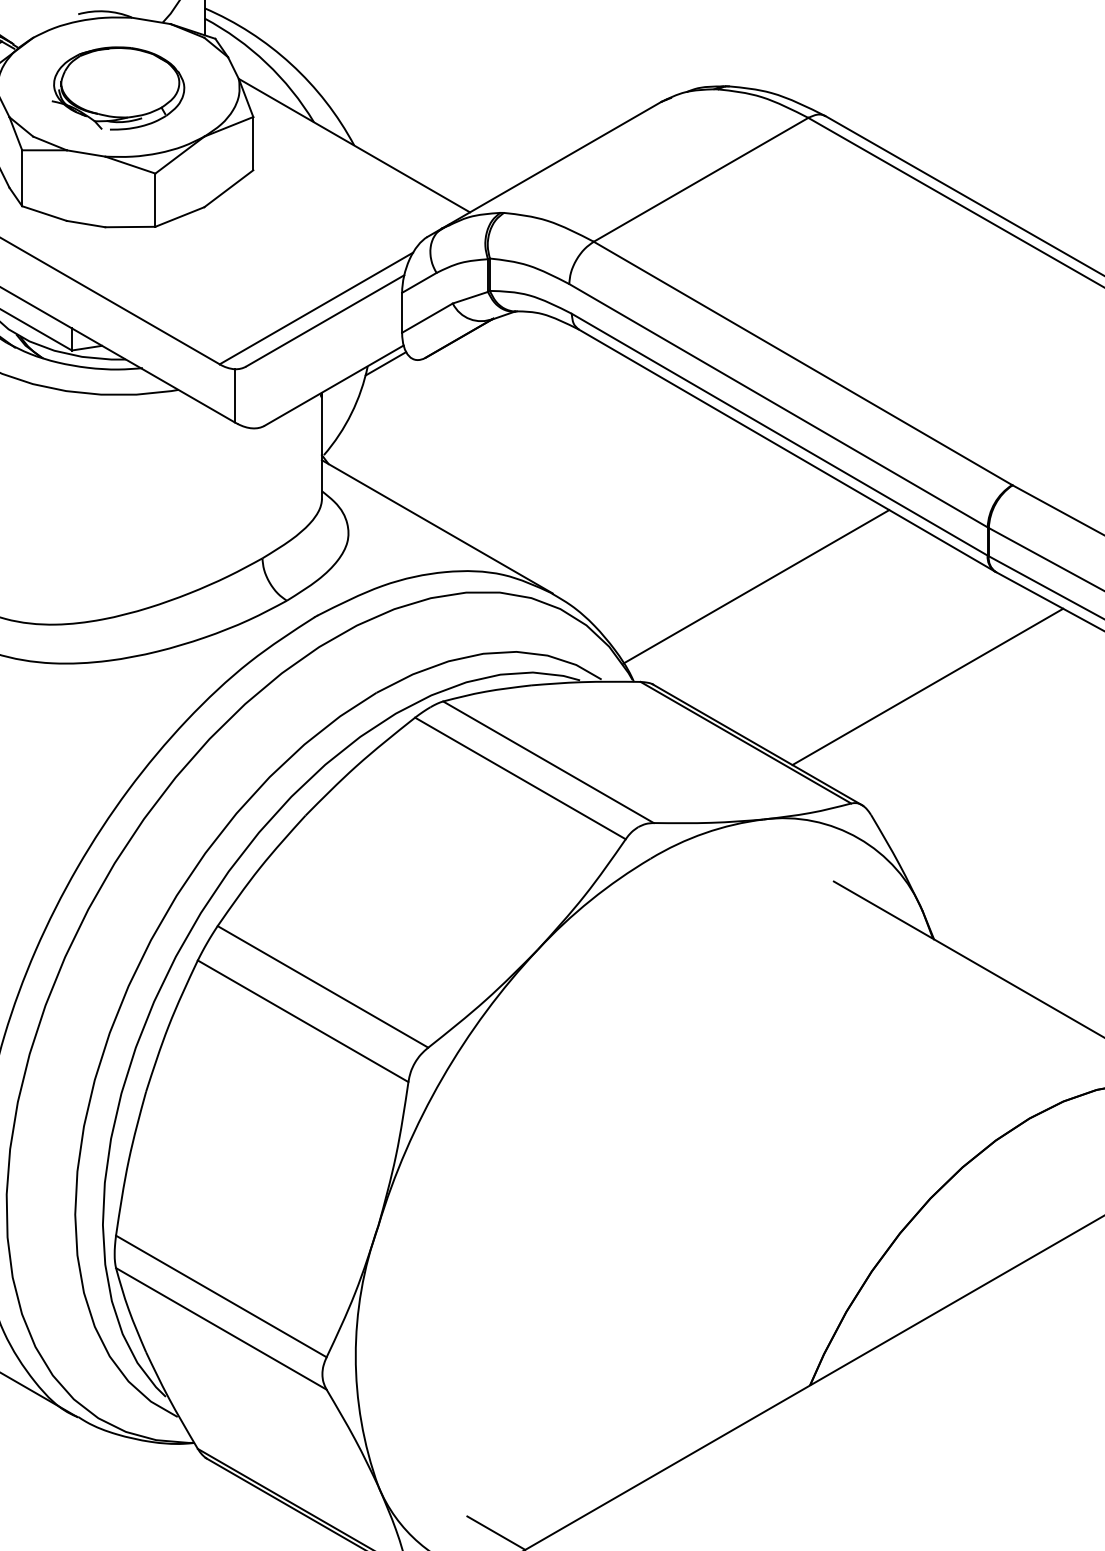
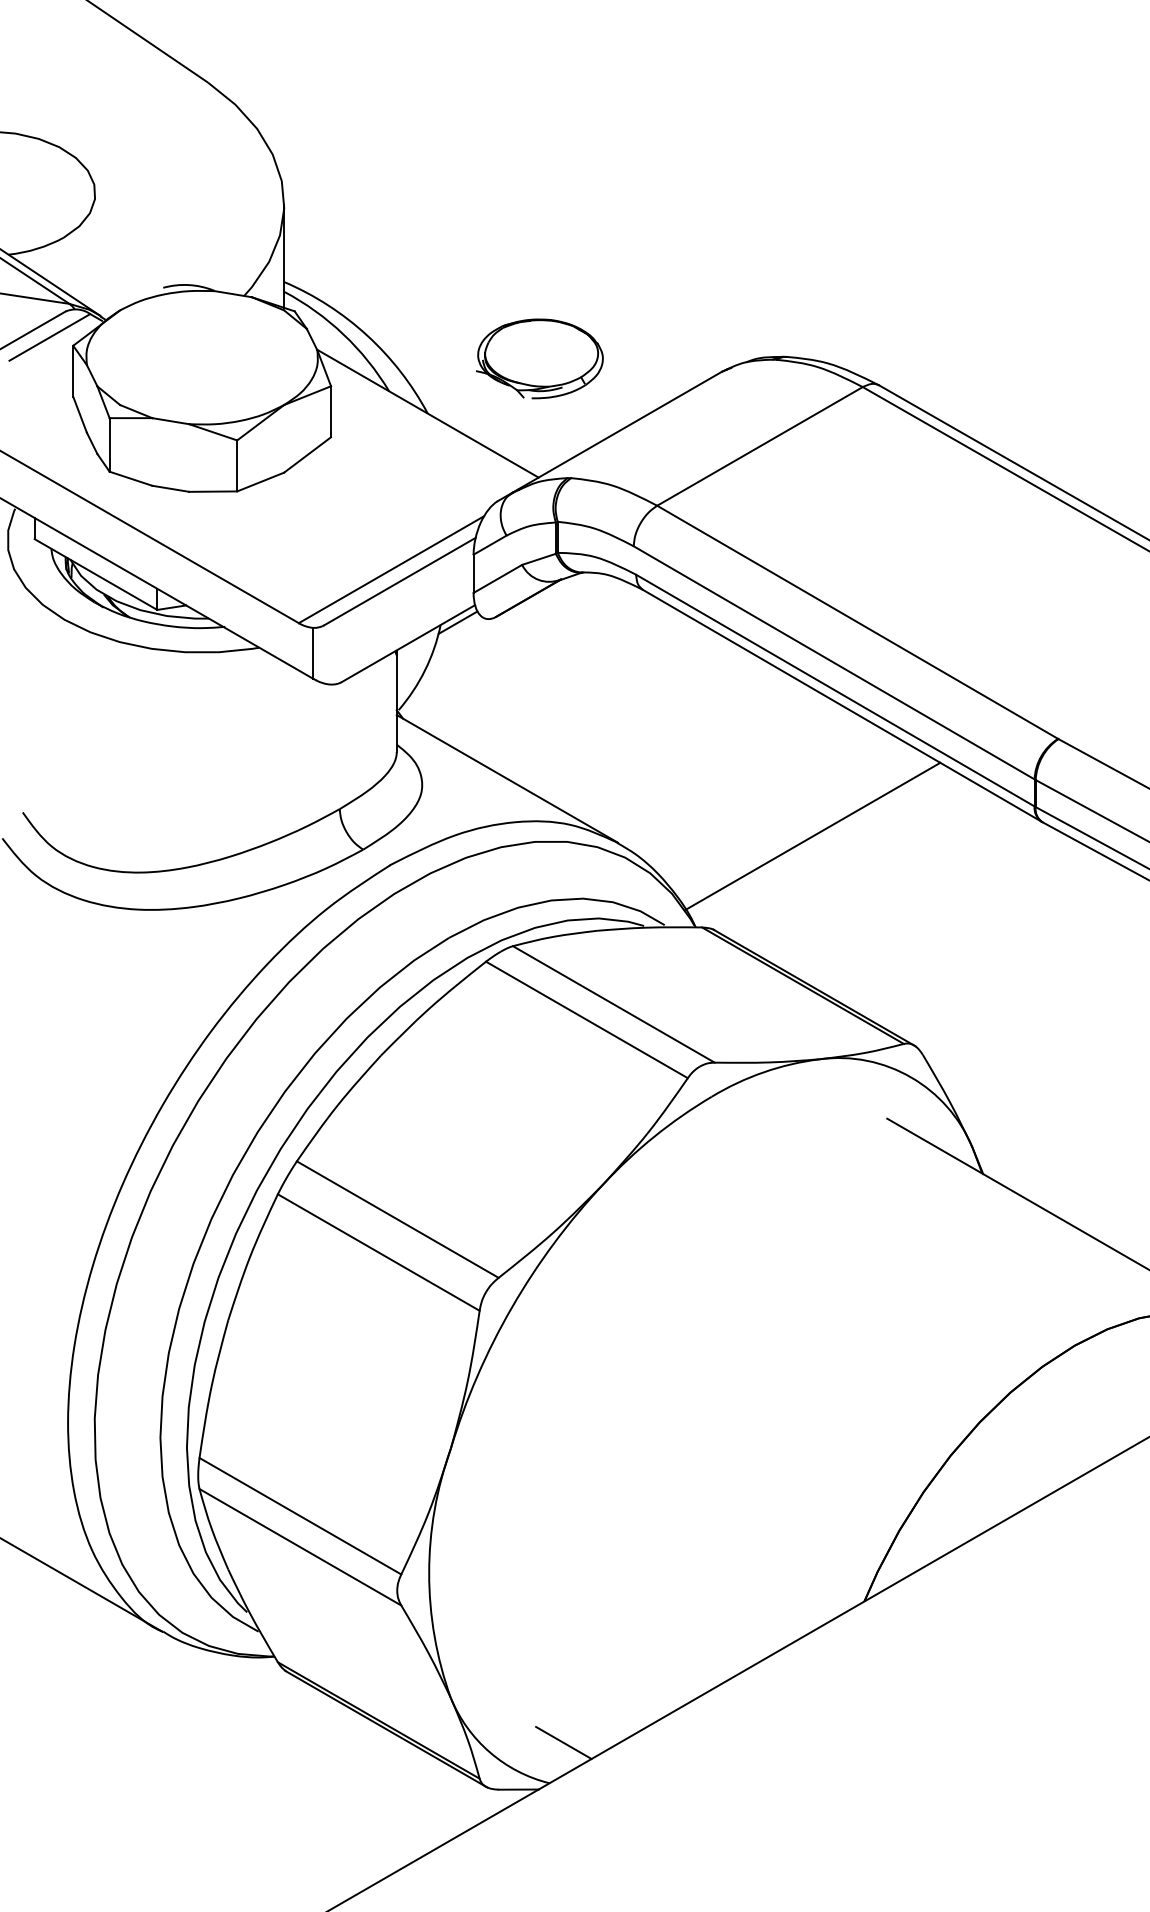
part: (118, 88) -> (539, 358), moved
line: (927, 687) -> (976, 932), removed

